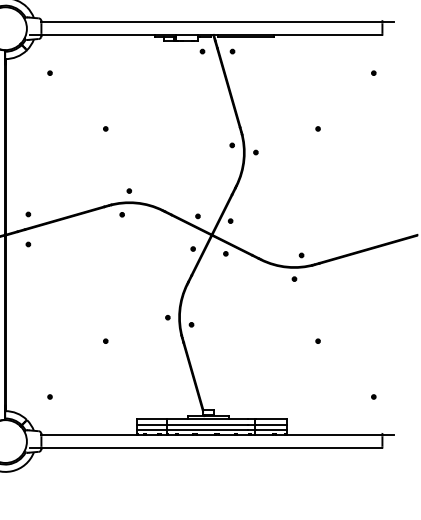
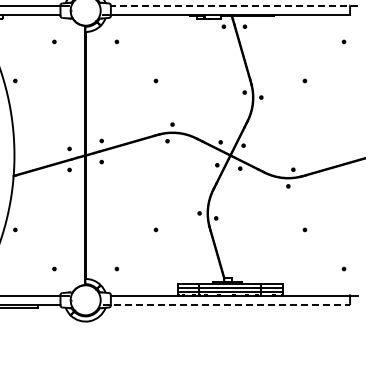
line: (217, 22) -> (234, 6), solid -> dashed
line: (206, 447) -> (226, 304), solid -> dashed

